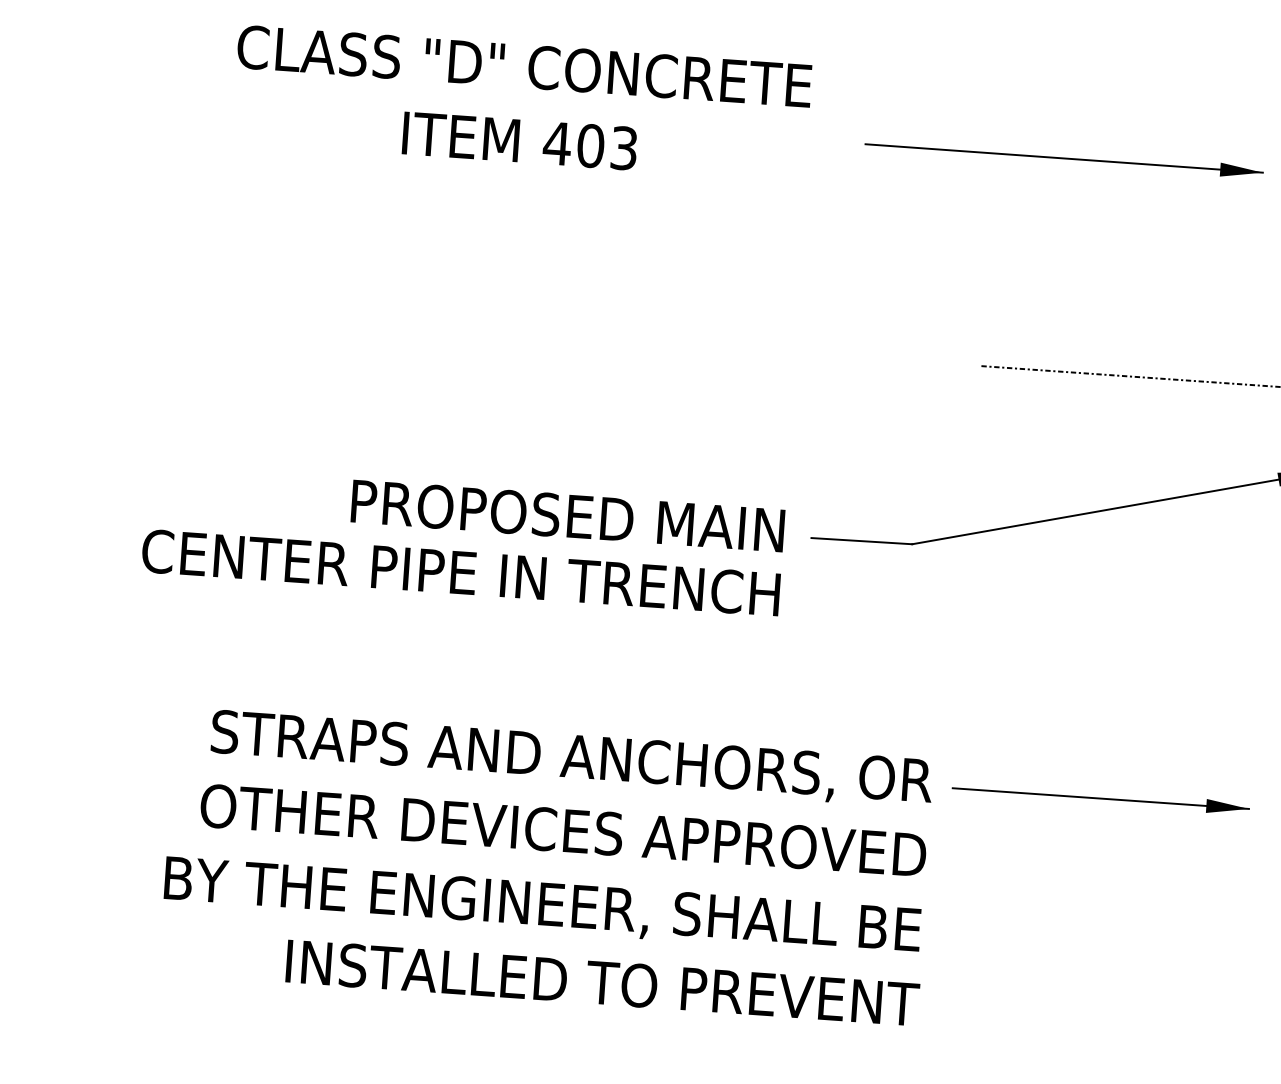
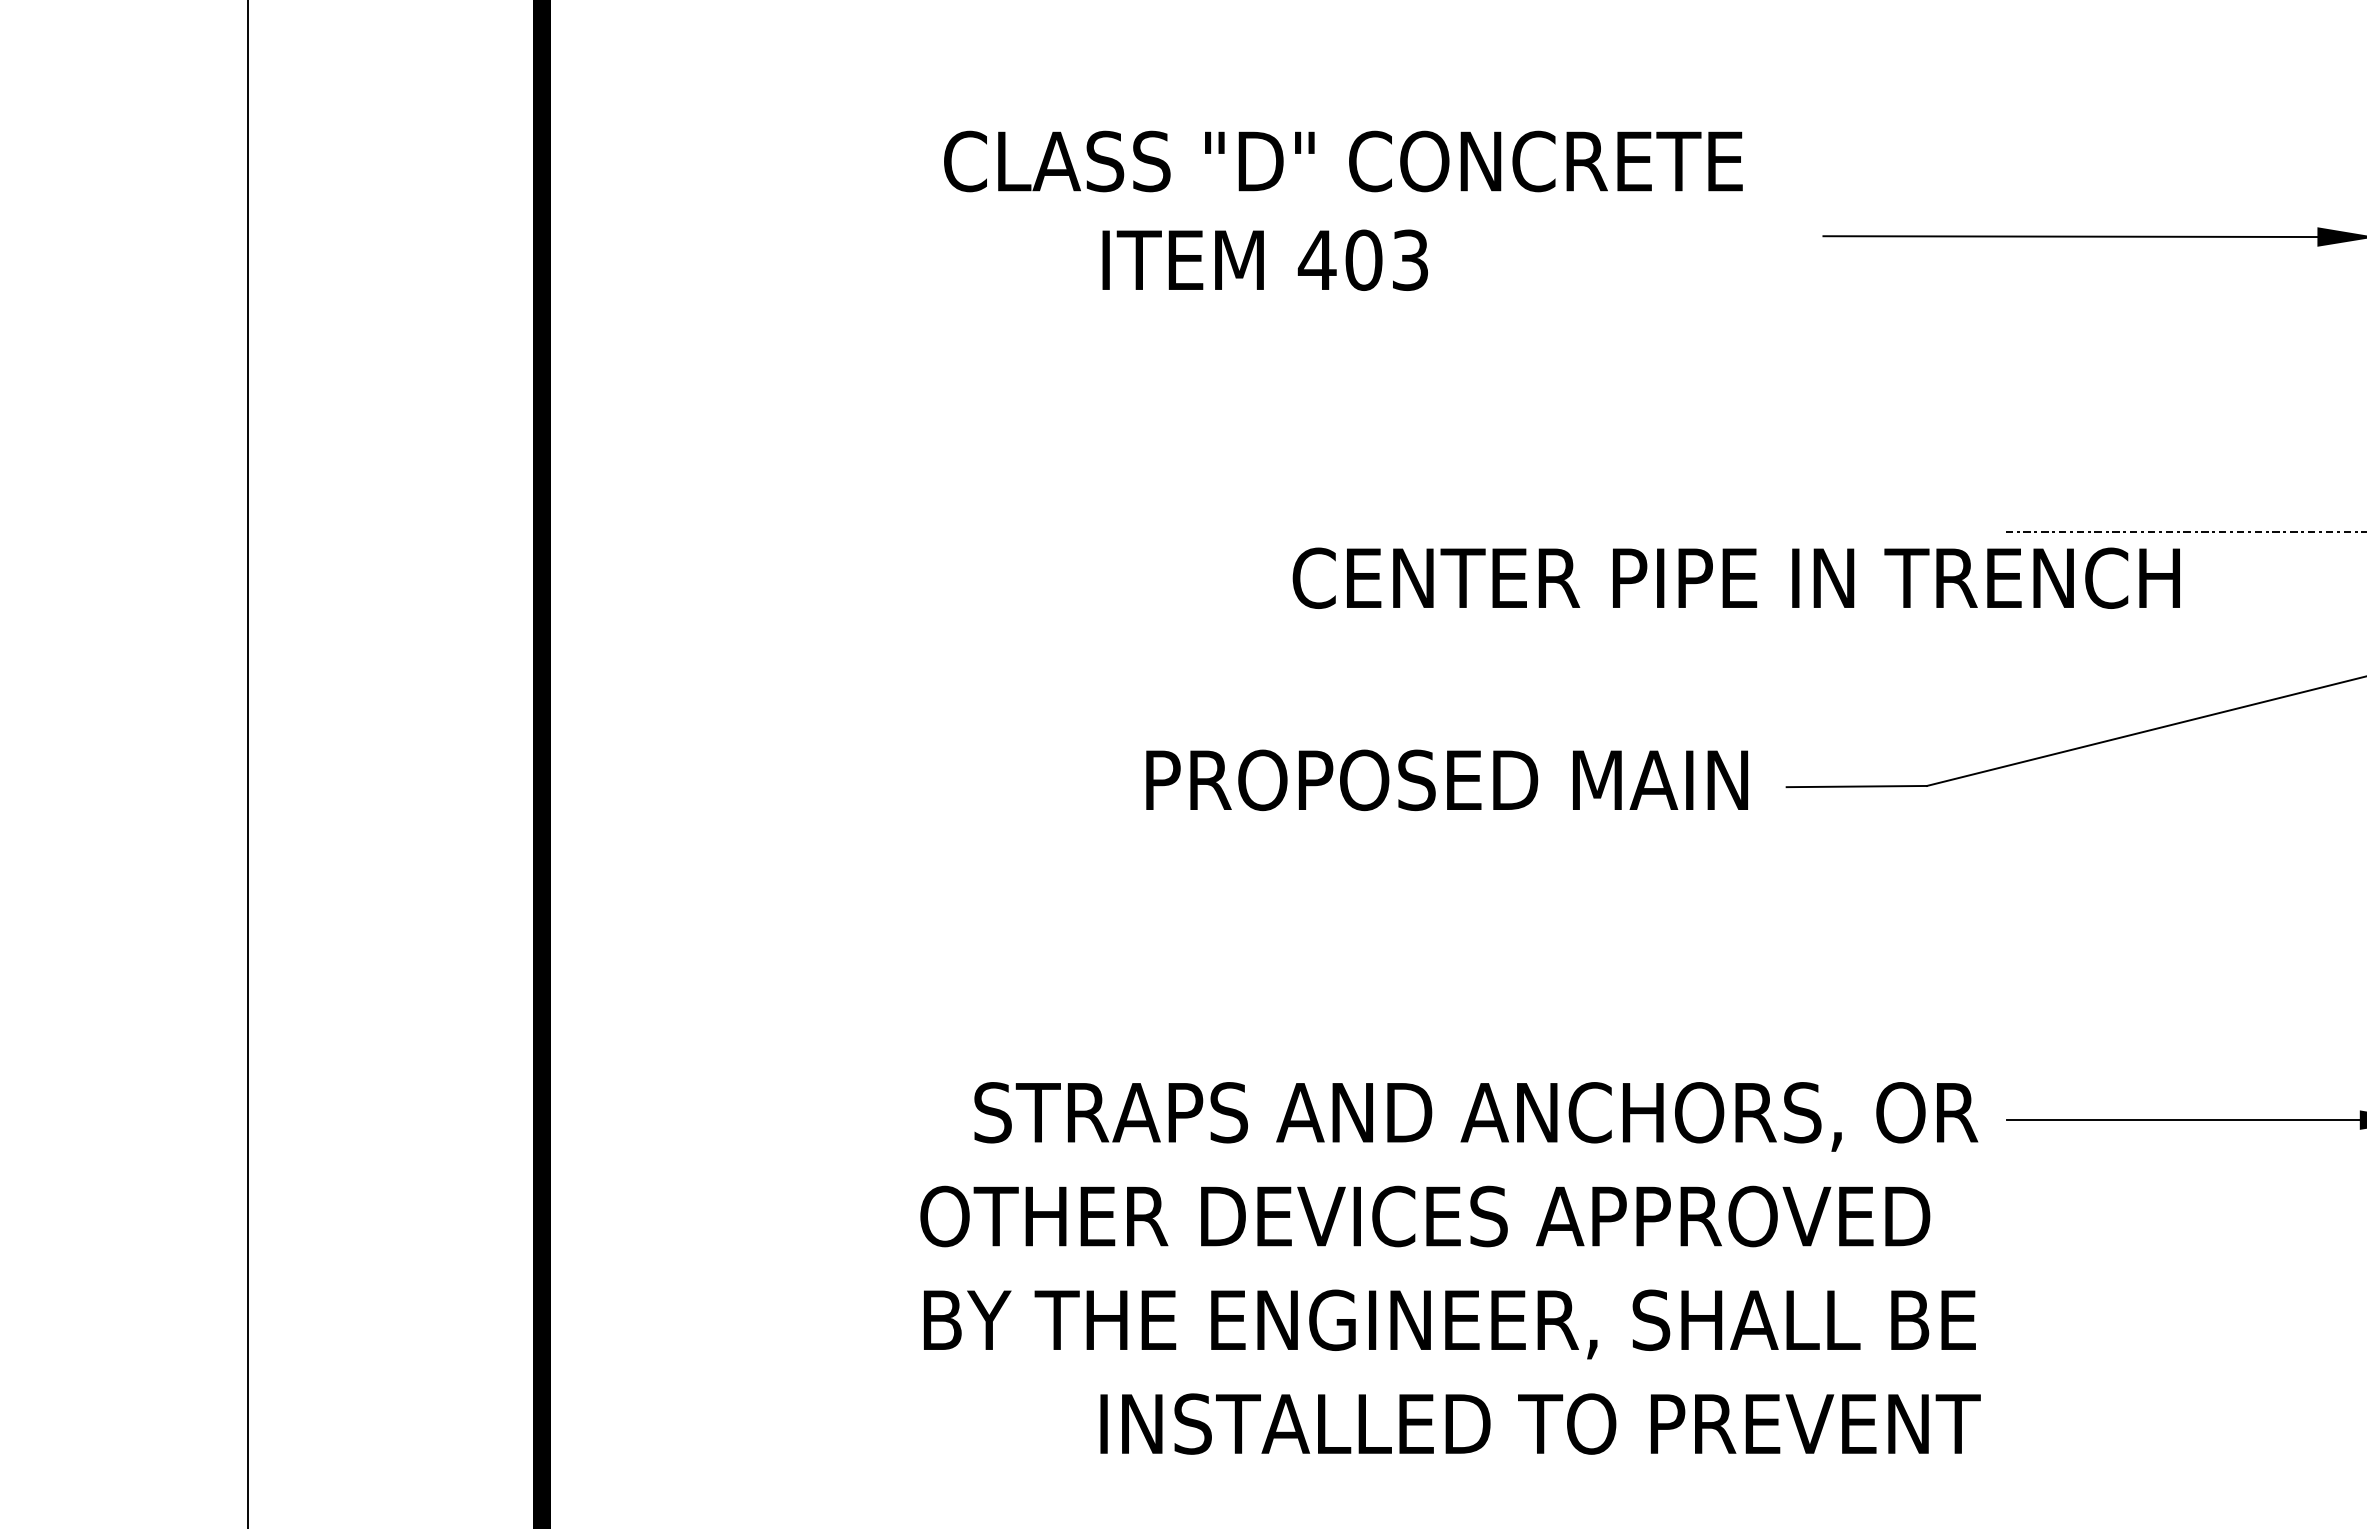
text: (519, 140) -> (1264, 259), moved
text: (460, 572) -> (1735, 577), moved
text: (563, 830) -> (1425, 1216), moved

